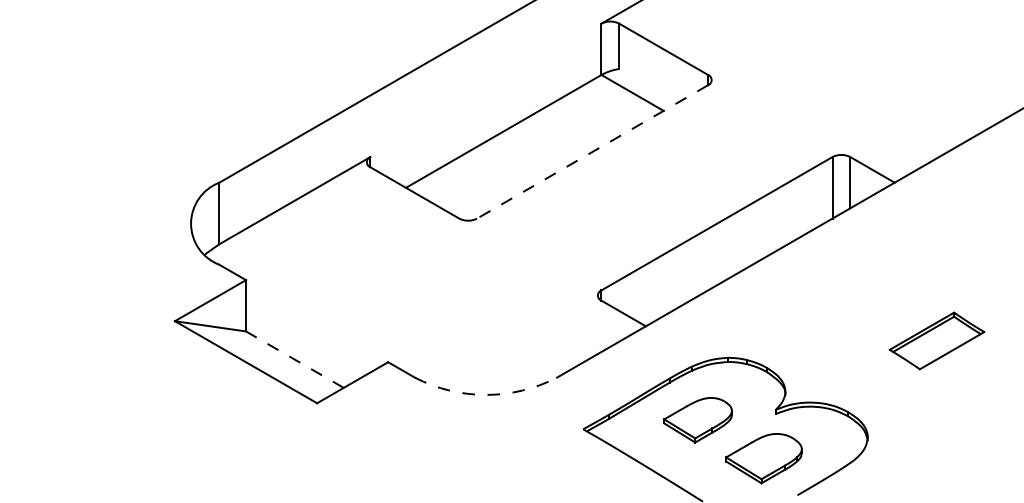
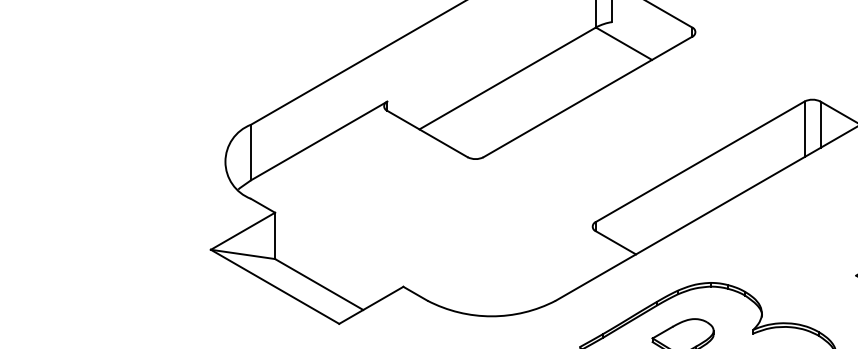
line: (592, 152) -> (587, 97), dashed -> solid
line: (294, 359) -> (318, 284), dashed -> solid
arc: (485, 394) -> (491, 315), dashed -> solid

